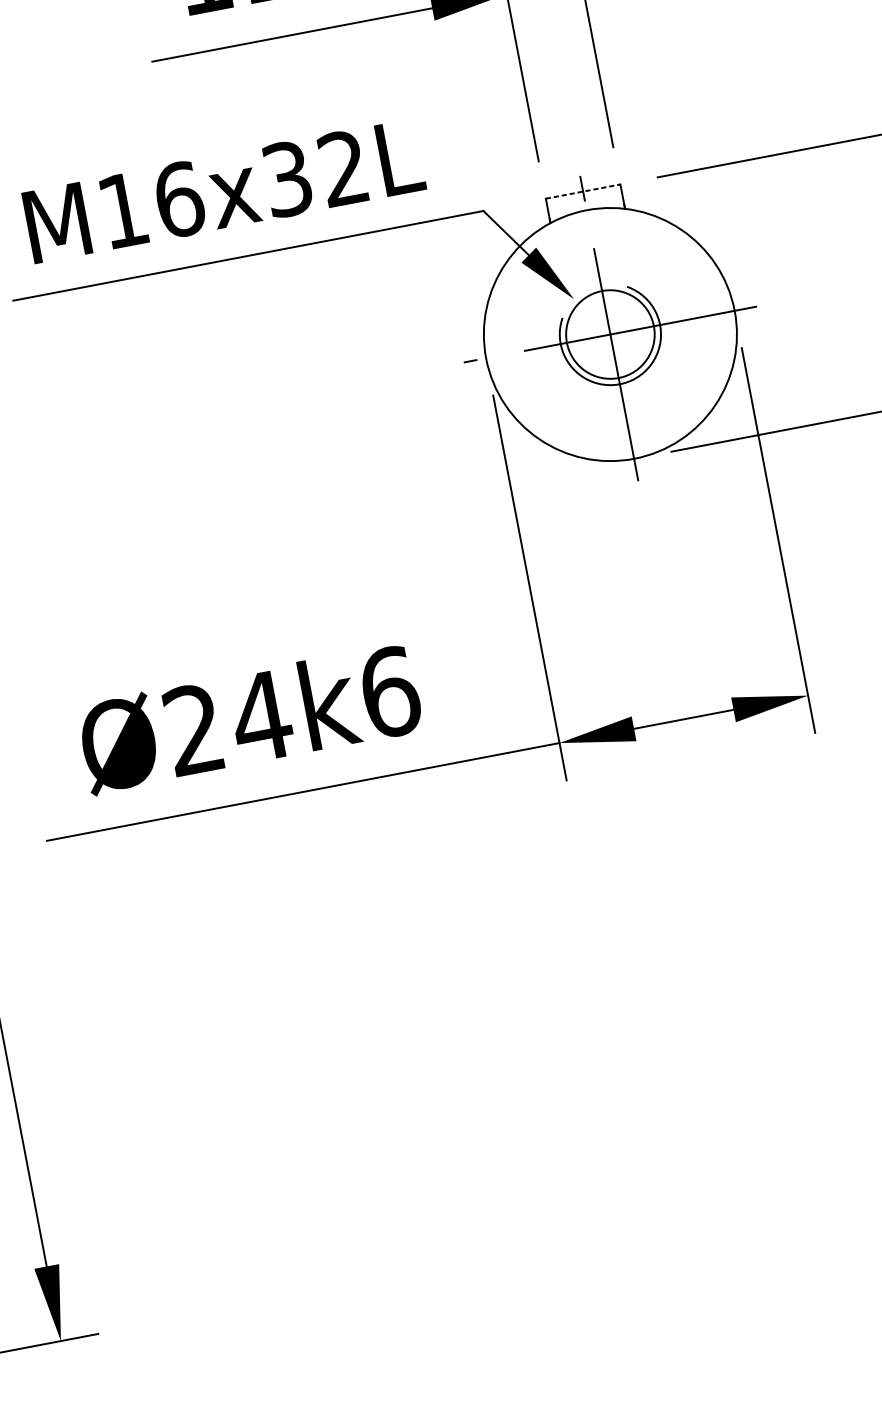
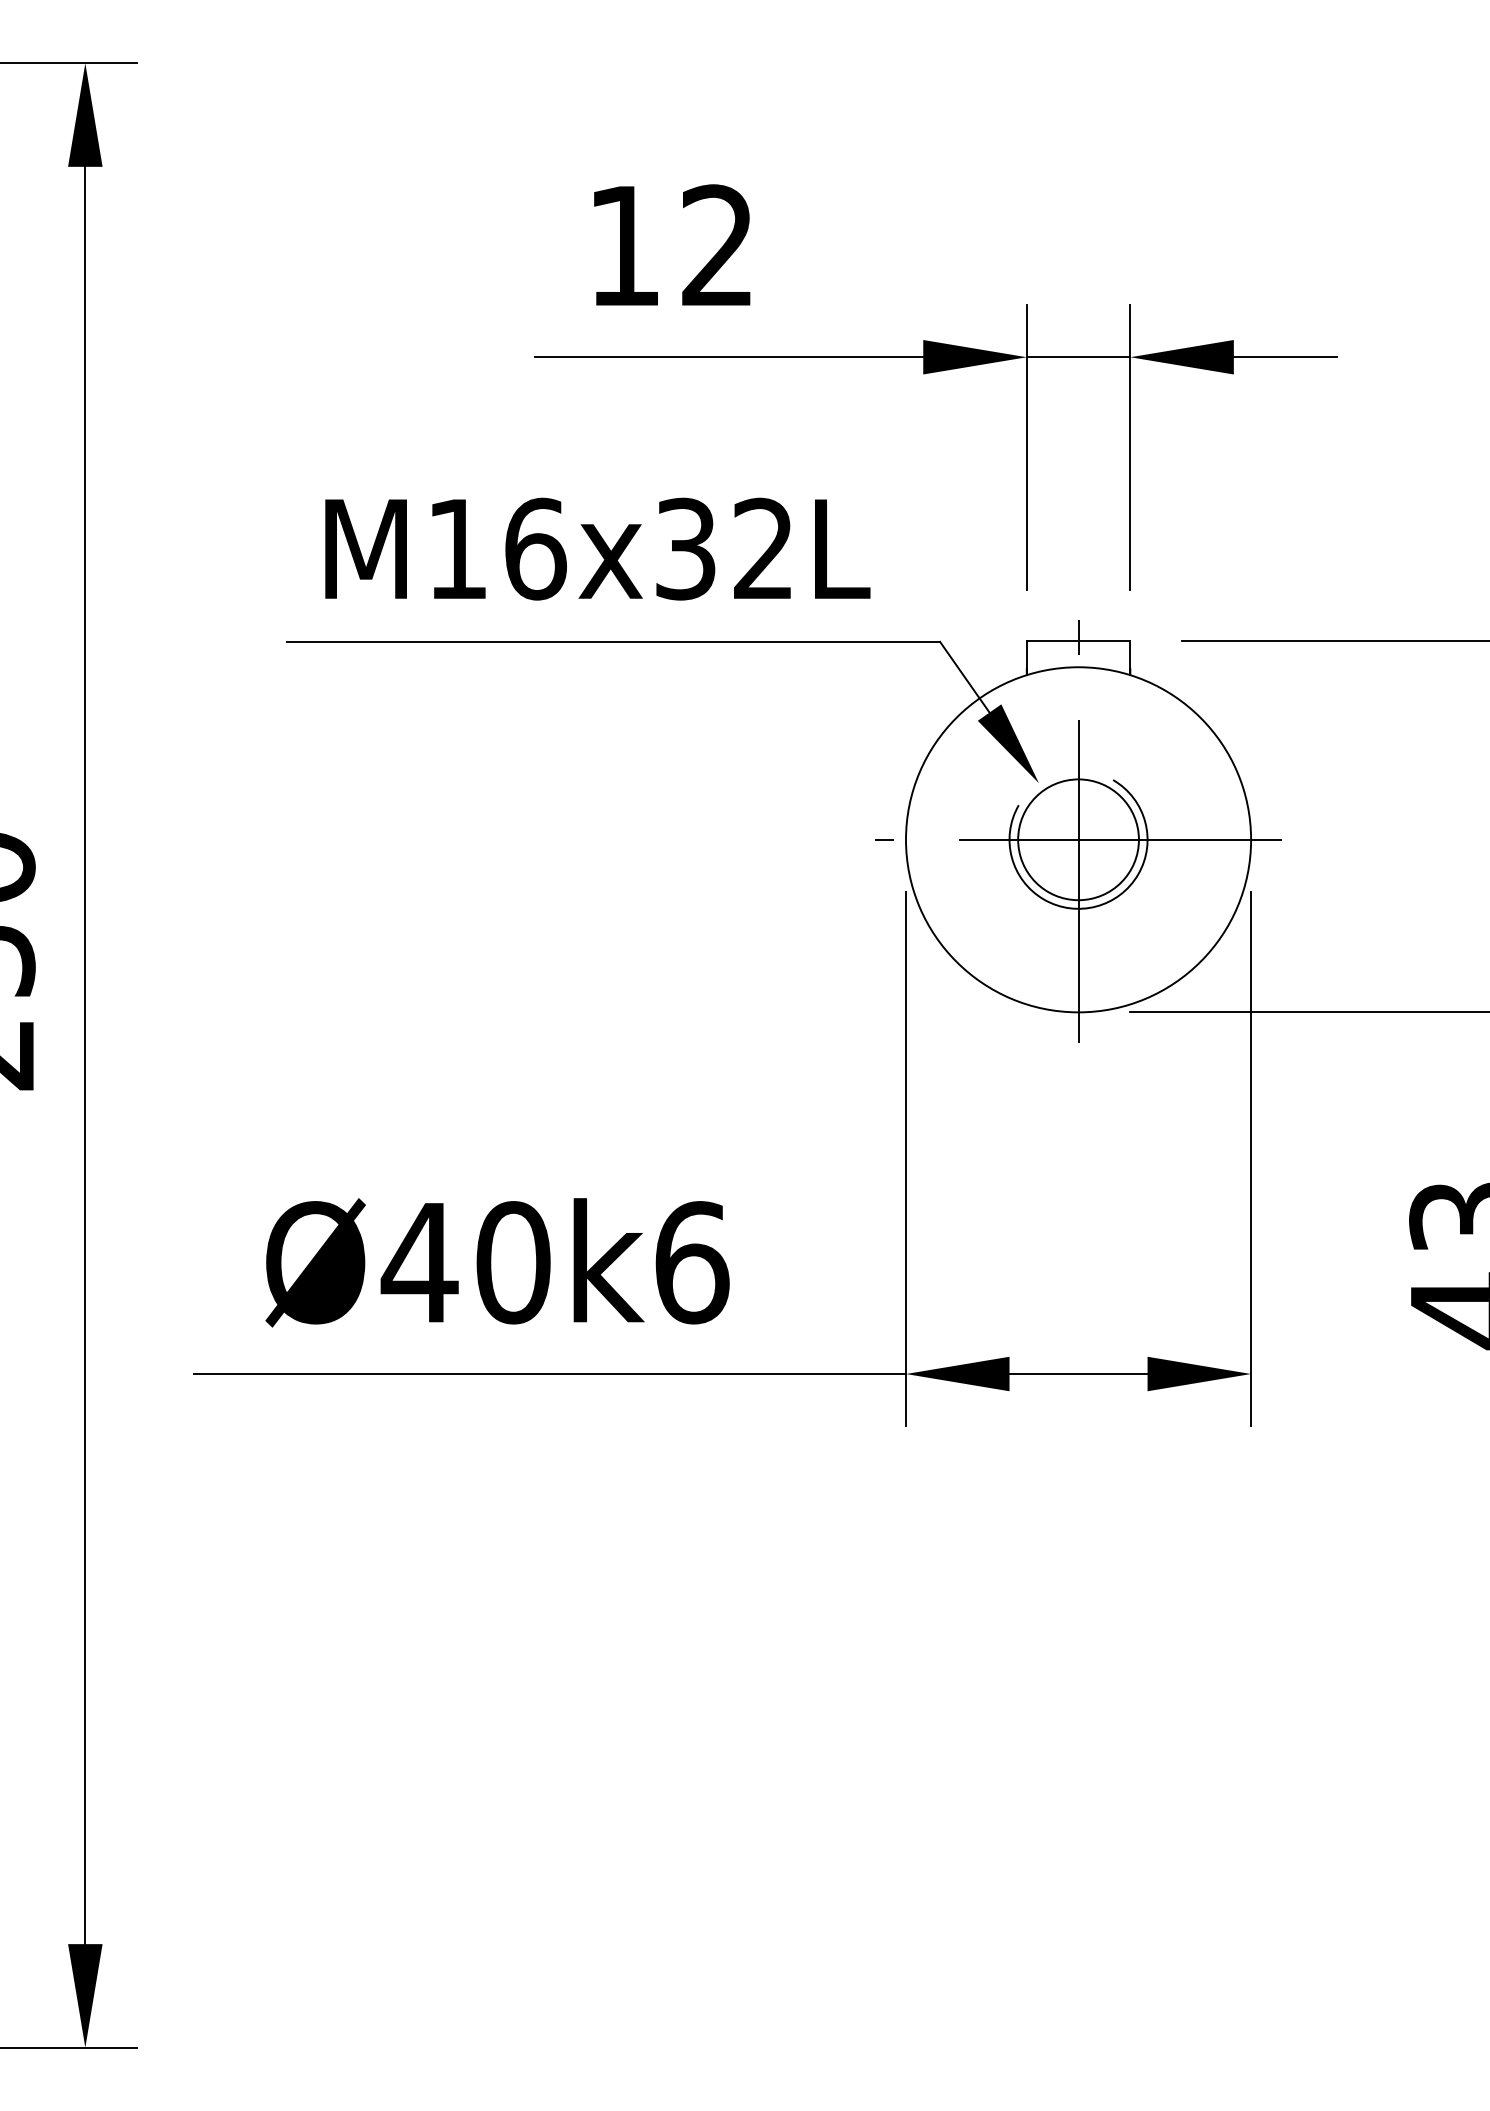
line: (583, 191) -> (1078, 641), dashed -> solid
text: (227, 723) -> (466, 1262), Ø24k6 -> Ø40k6

